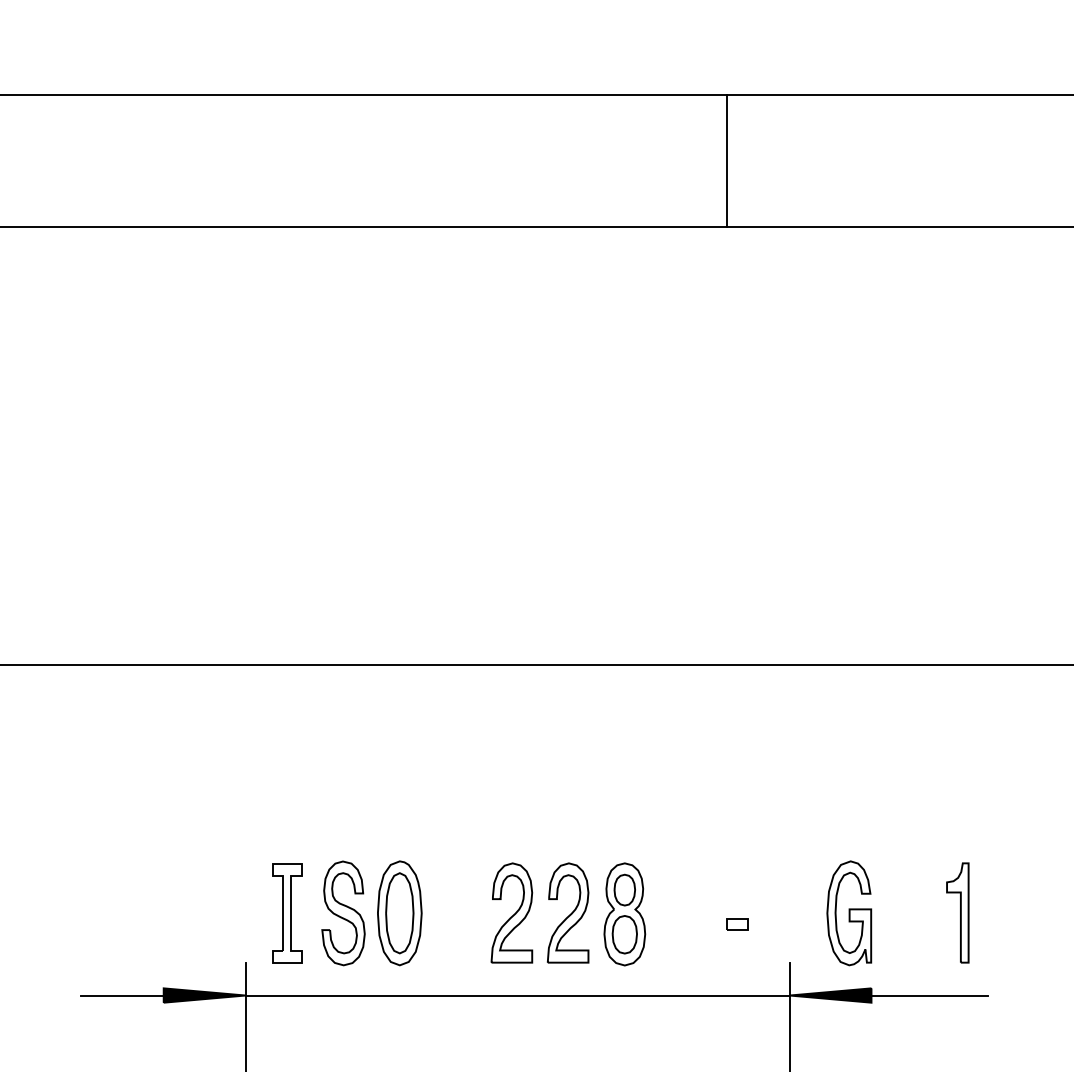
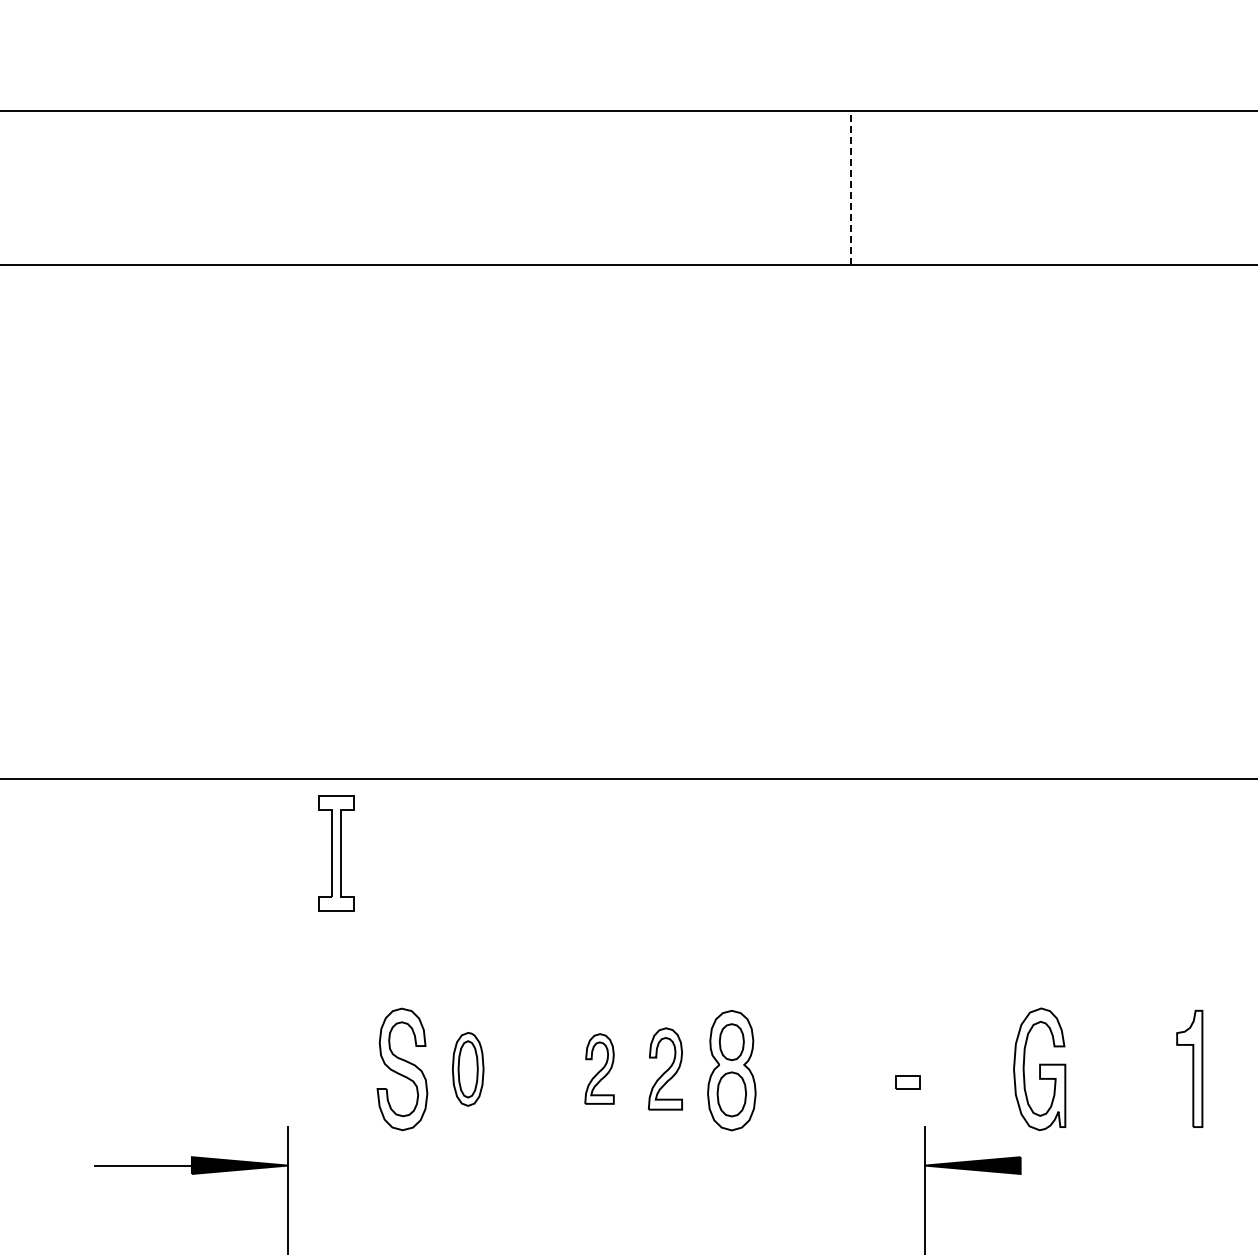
line: (727, 161) -> (851, 188), solid -> dashed
part: (511, 912) -> (599, 1068), size x0.6
part: (568, 912) -> (665, 1068), size x0.7
part: (957, 912) -> (1189, 1068), moved
part: (287, 913) -> (336, 853), moved
part: (399, 913) -> (467, 1069), size x0.6
part: (849, 913) -> (1039, 1069), moved
part: (737, 924) -> (907, 1082), moved
line: (516, 995) -> (605, 1165), removed
line: (929, 995) -> (1088, 1165), removed

